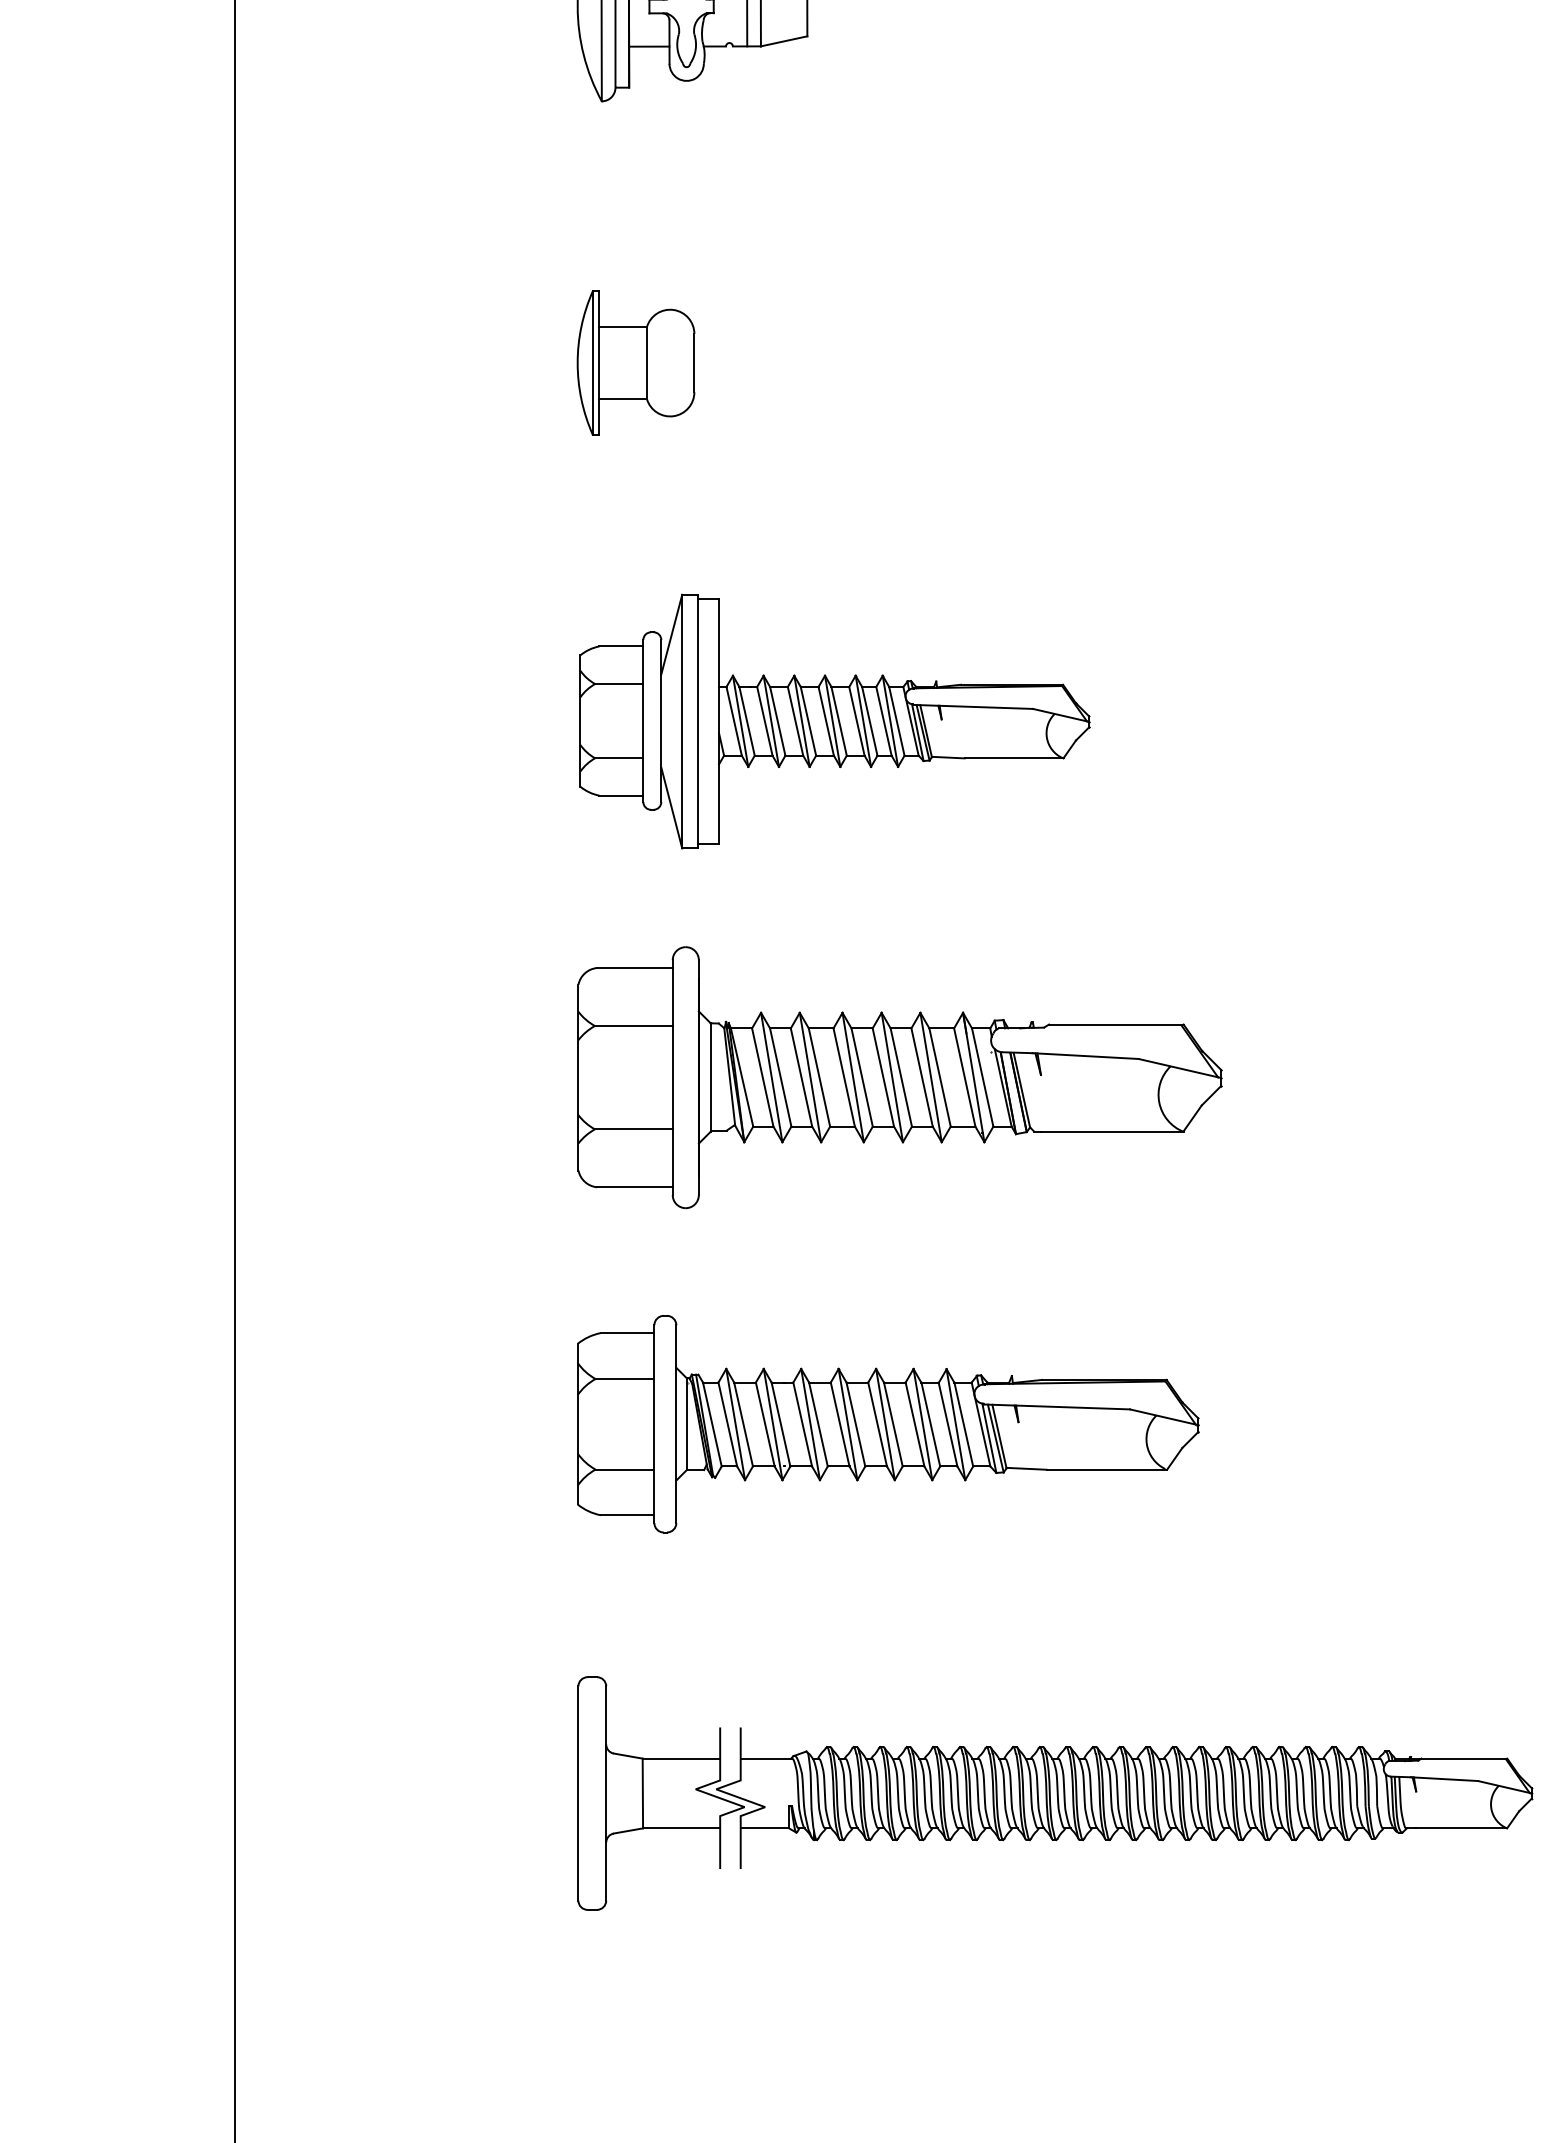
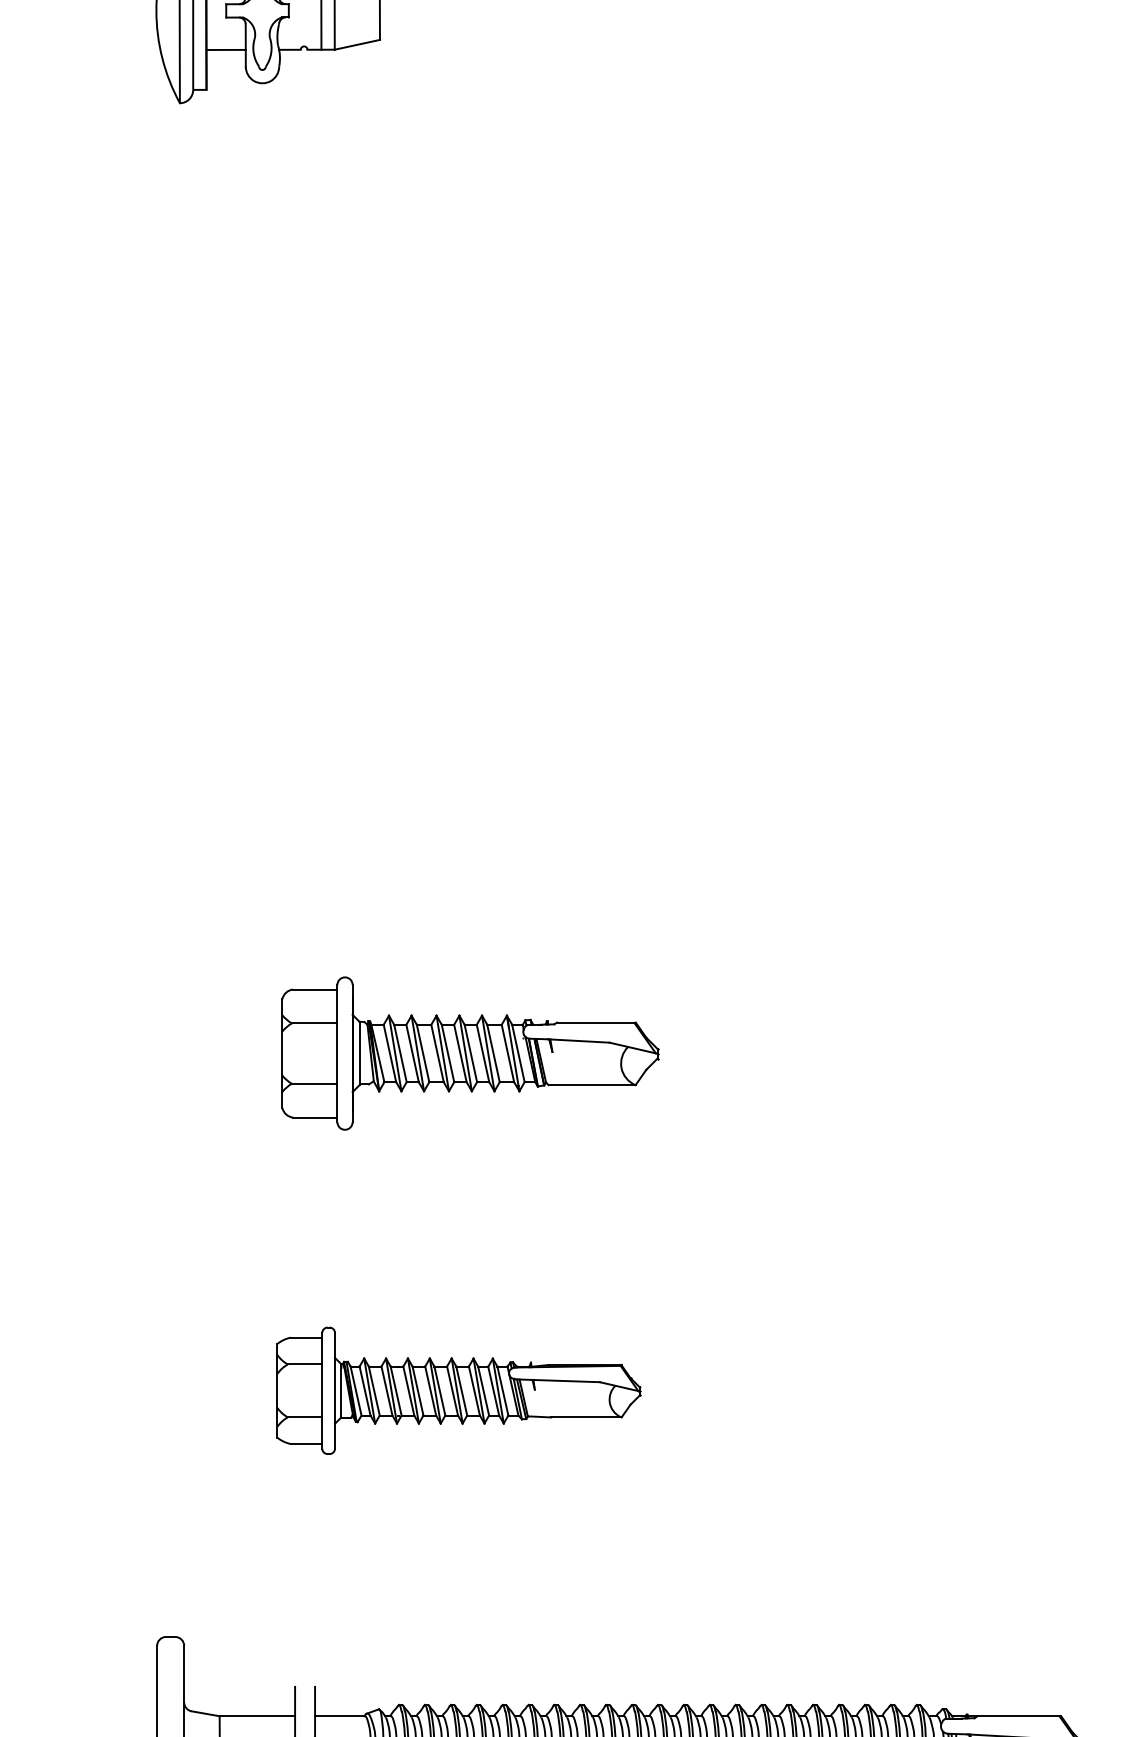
part: (635, 362) -> (212, 357), removed
part: (834, 721) -> (406, 706), removed
part: (899, 1077) -> (469, 1053), size x0.6
part: (888, 1424) -> (458, 1391), size x0.6

